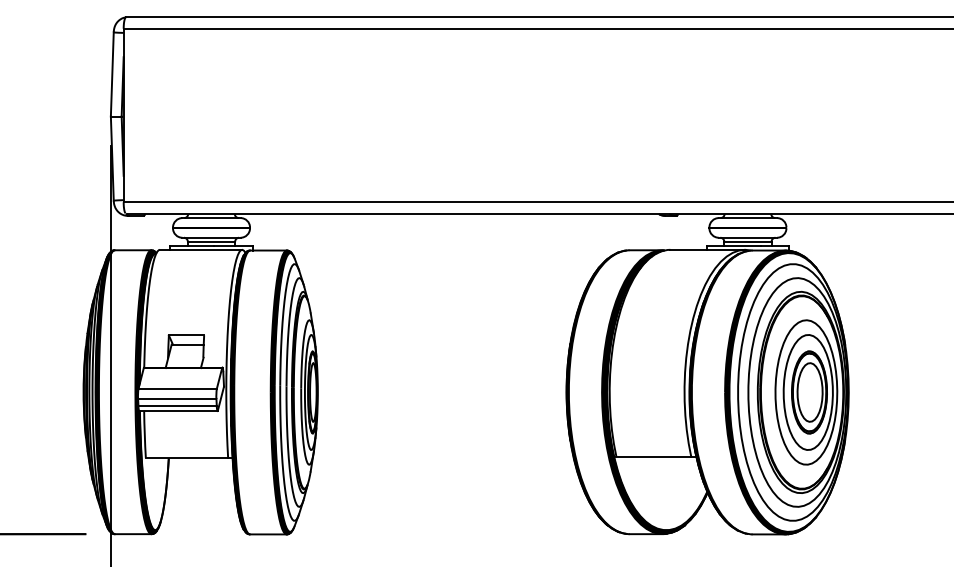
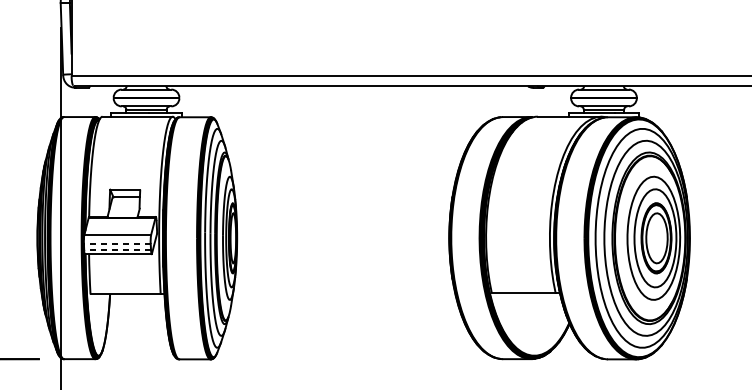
line: (176, 399) -> (116, 244), solid -> dashed
line: (177, 406) -> (117, 250), solid -> dashed

